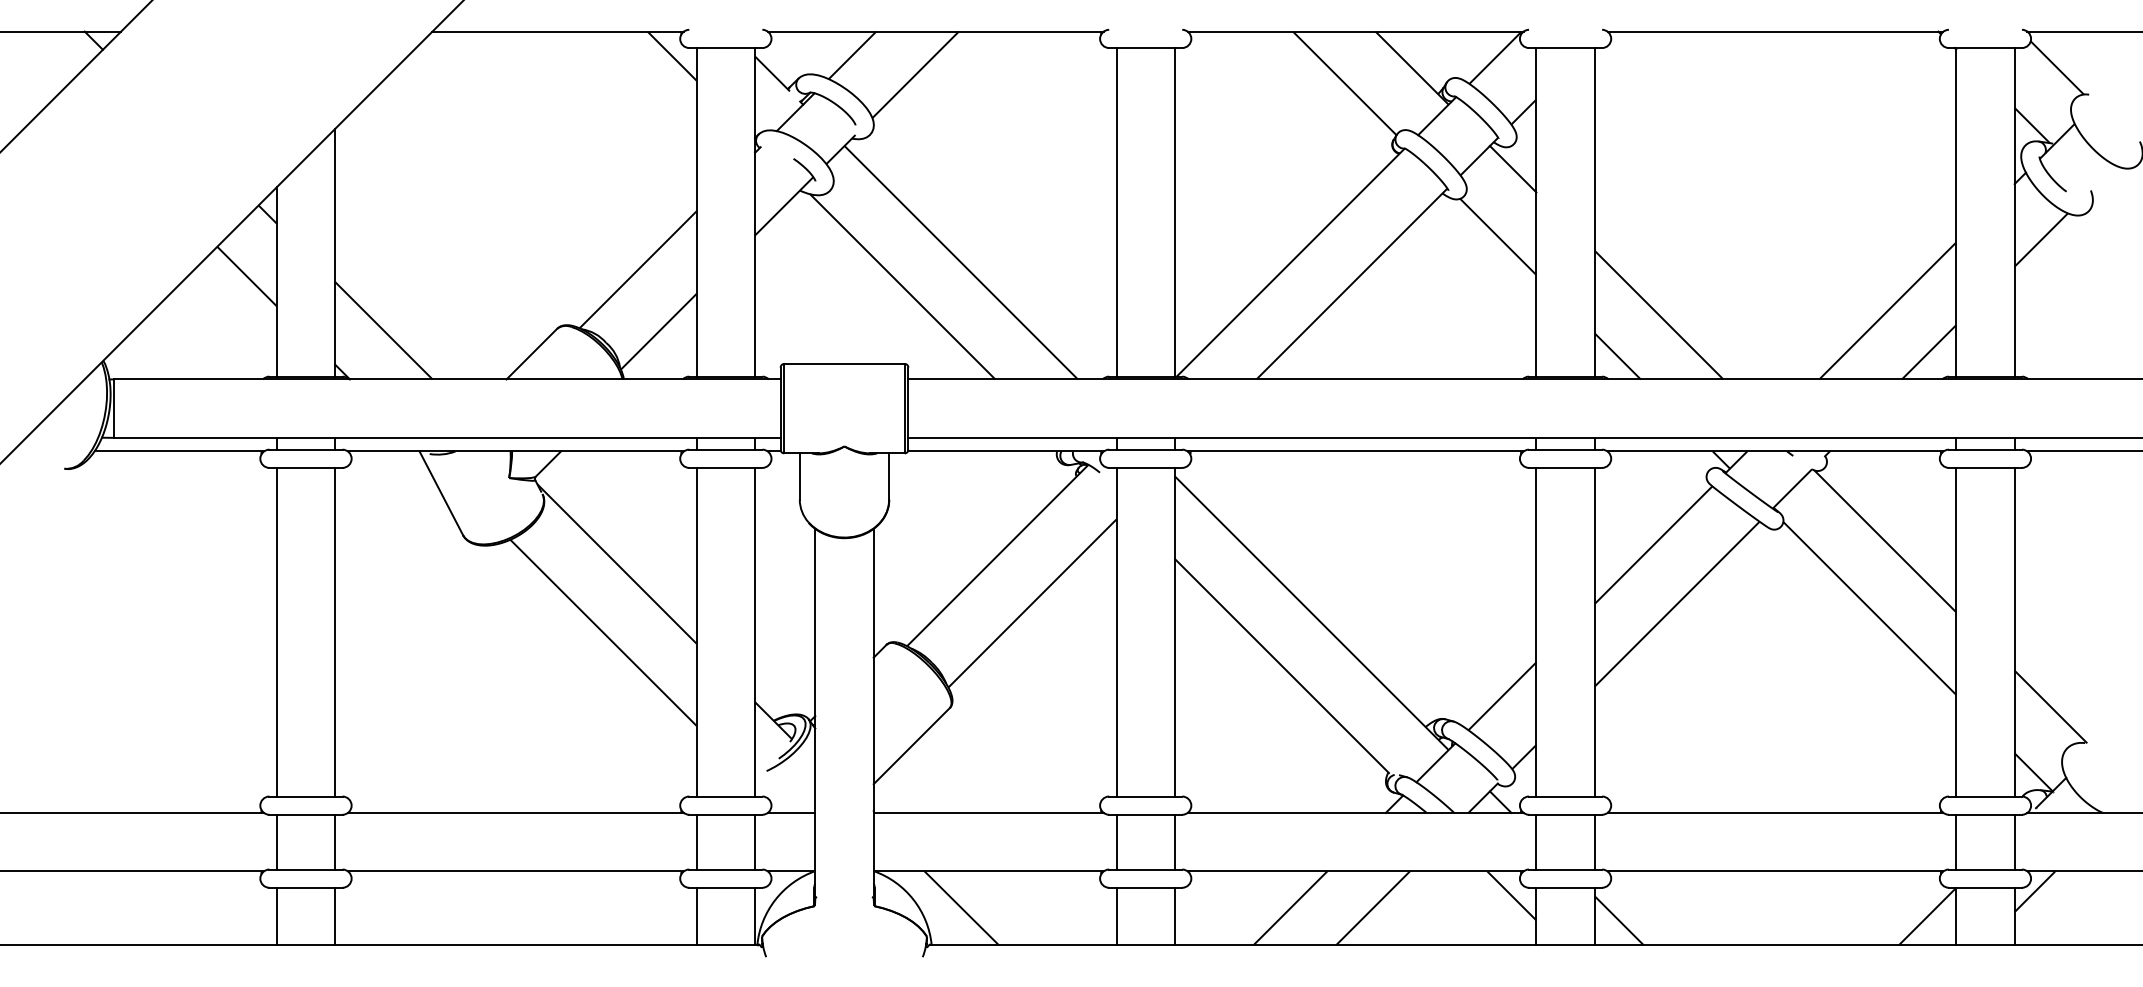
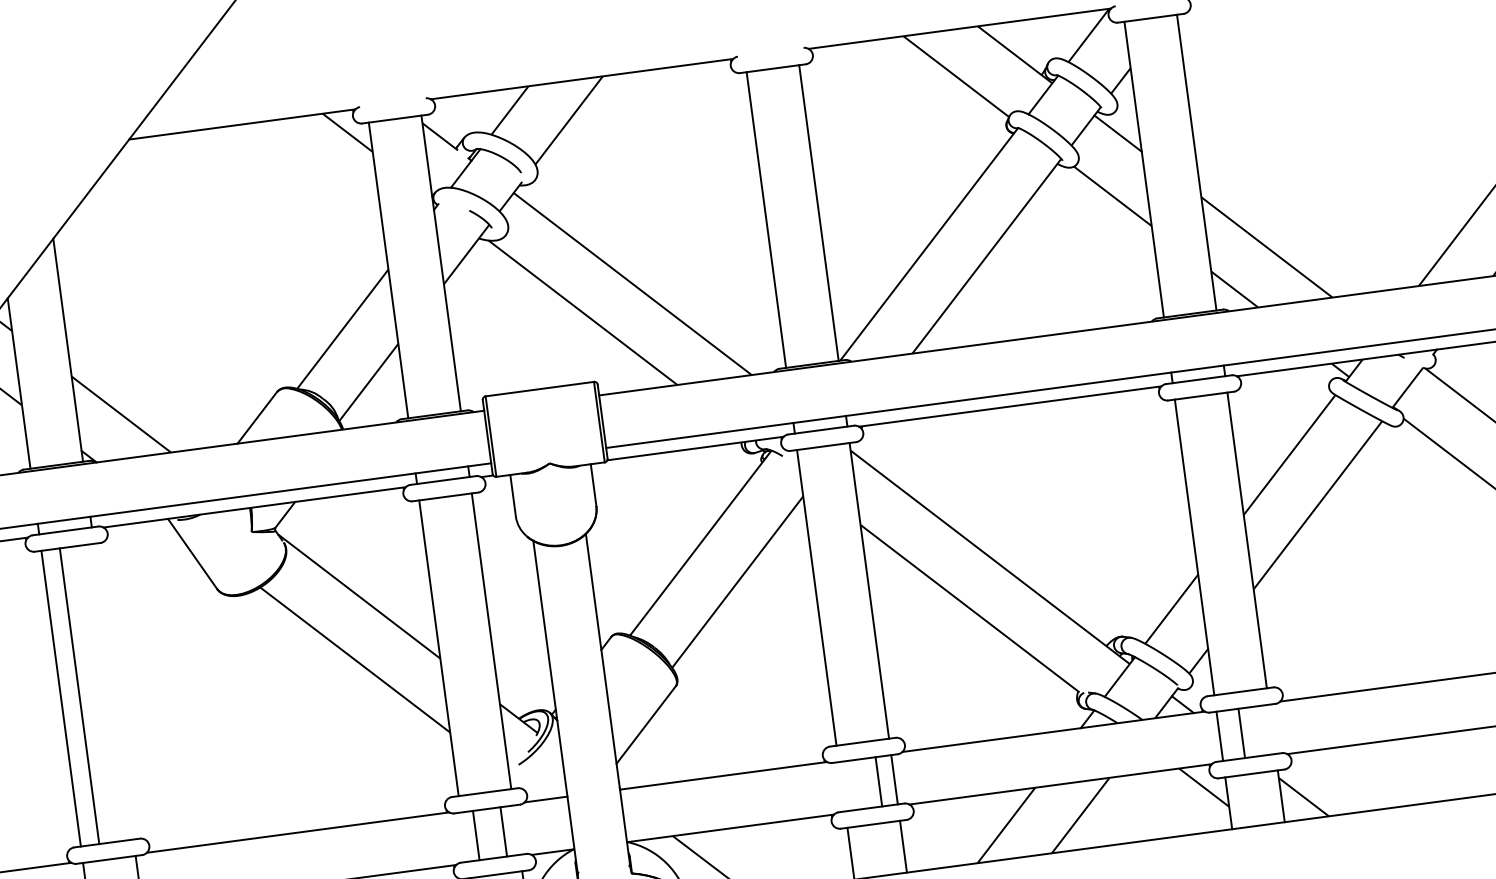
line: (335, 631) -> (79, 695), moved
line: (696, 841) -> (503, 831), moved
line: (755, 841) -> (476, 834), moved
line: (1116, 841) -> (878, 781), moved
line: (1594, 841) -> (1241, 732), moved

